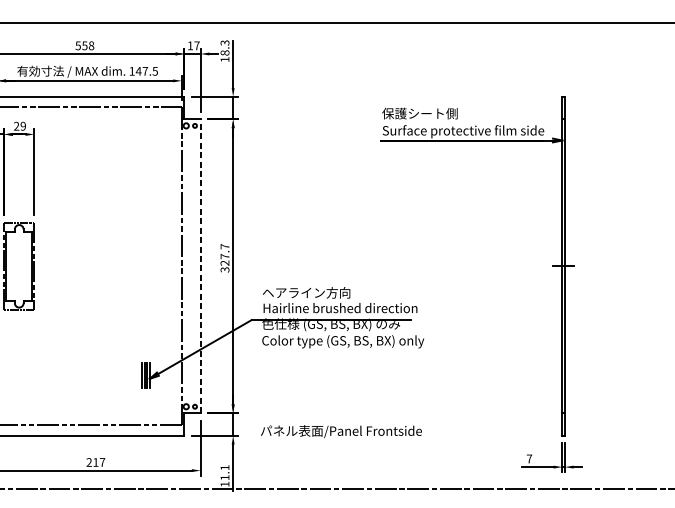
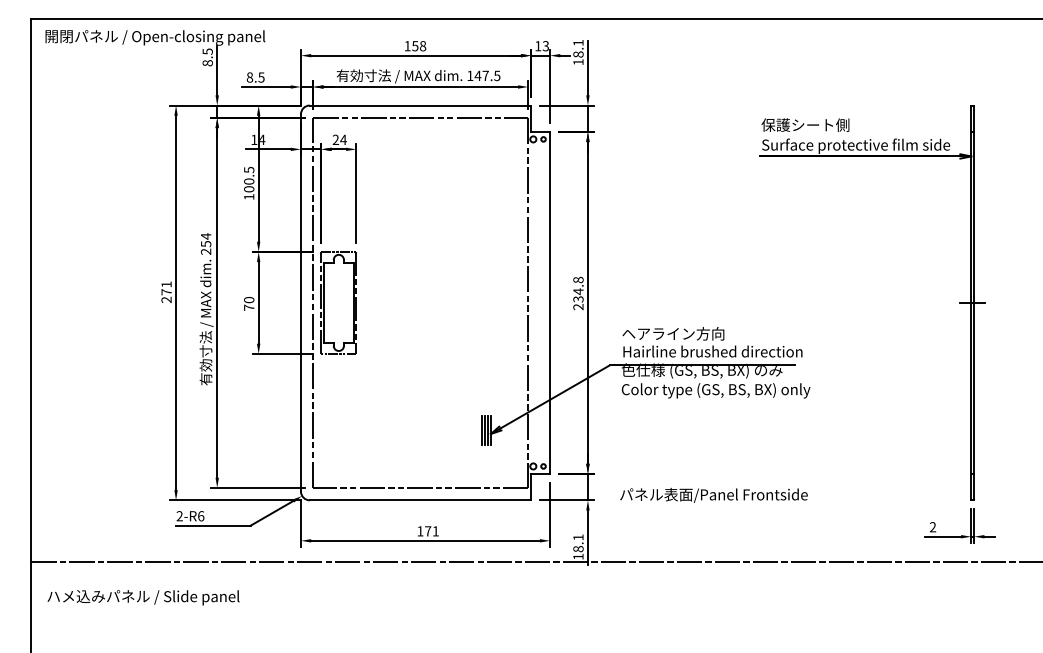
text: (225, 42) -> (578, 42), 18.3 -> 18.1
text: (78, 46) -> (407, 46), 558 -> 158
text: (196, 46) -> (545, 46), 17 -> 13
text: (23, 125) -> (343, 139), 29 -> 24
text: (225, 258) -> (578, 293), 327.7 -> 234.8
line: (201, 265) -> (550, 302), dashed -> solid
text: (529, 459) -> (932, 527), 7 -> 2
text: (95, 462) -> (427, 531), 217 -> 171
text: (225, 478) -> (578, 549), 11.1 -> 18.1

